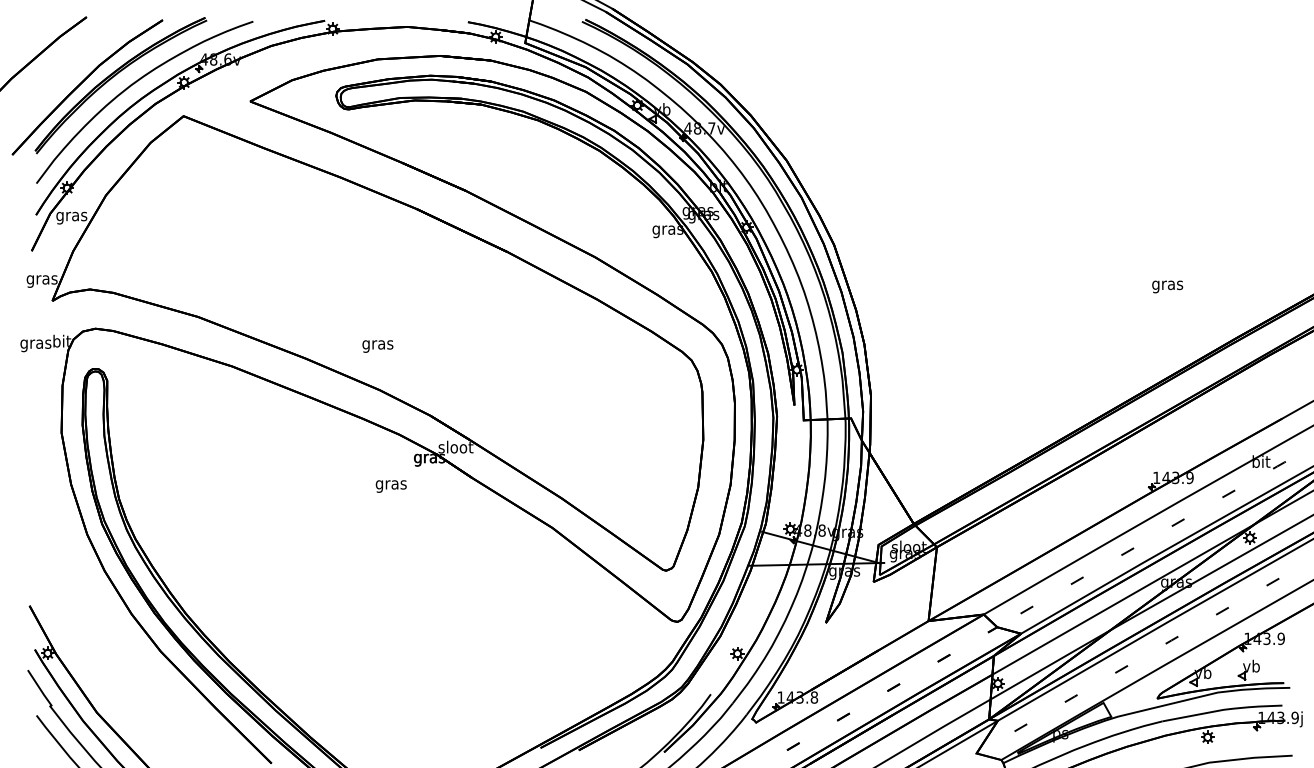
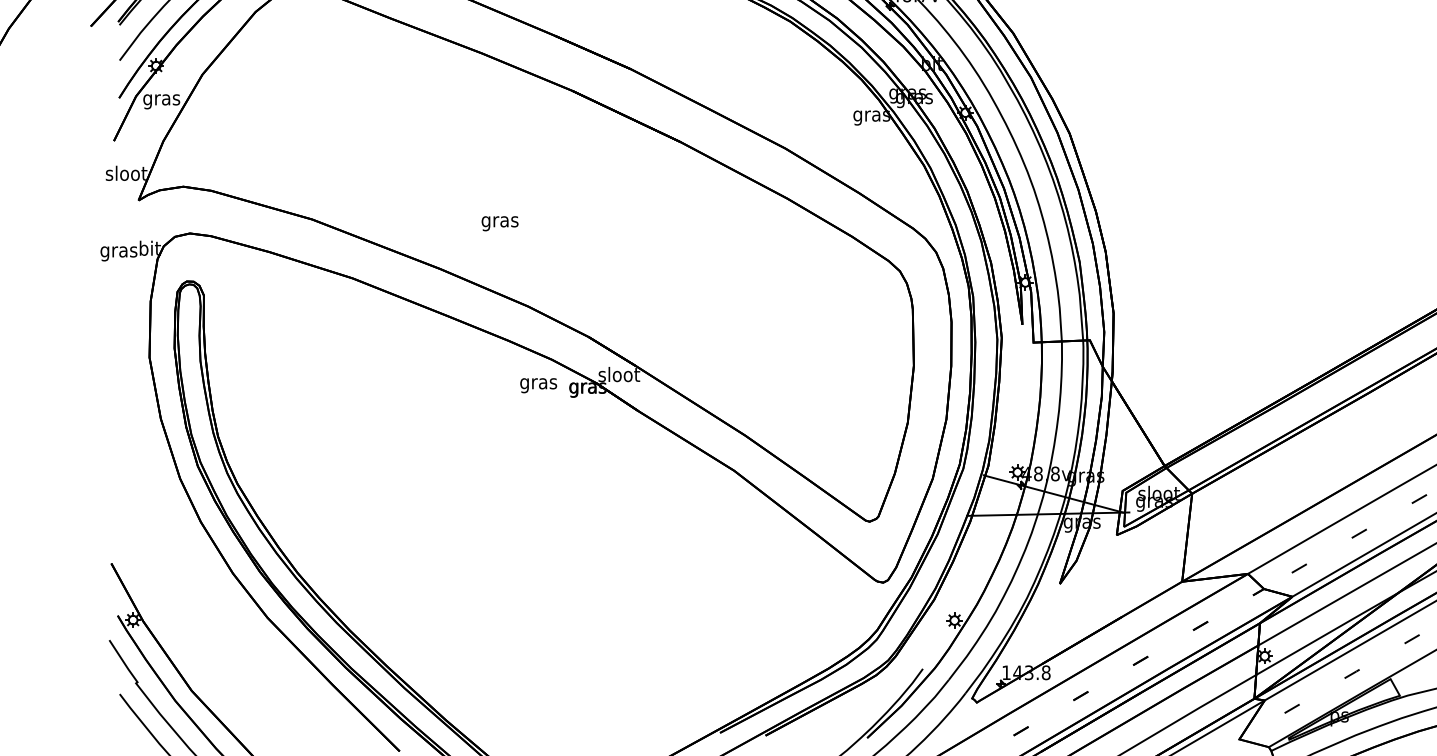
text: (41, 279) -> (125, 174), gras -> sloot
text: (377, 346) -> (499, 223), moved
text: (390, 486) -> (537, 385), moved

